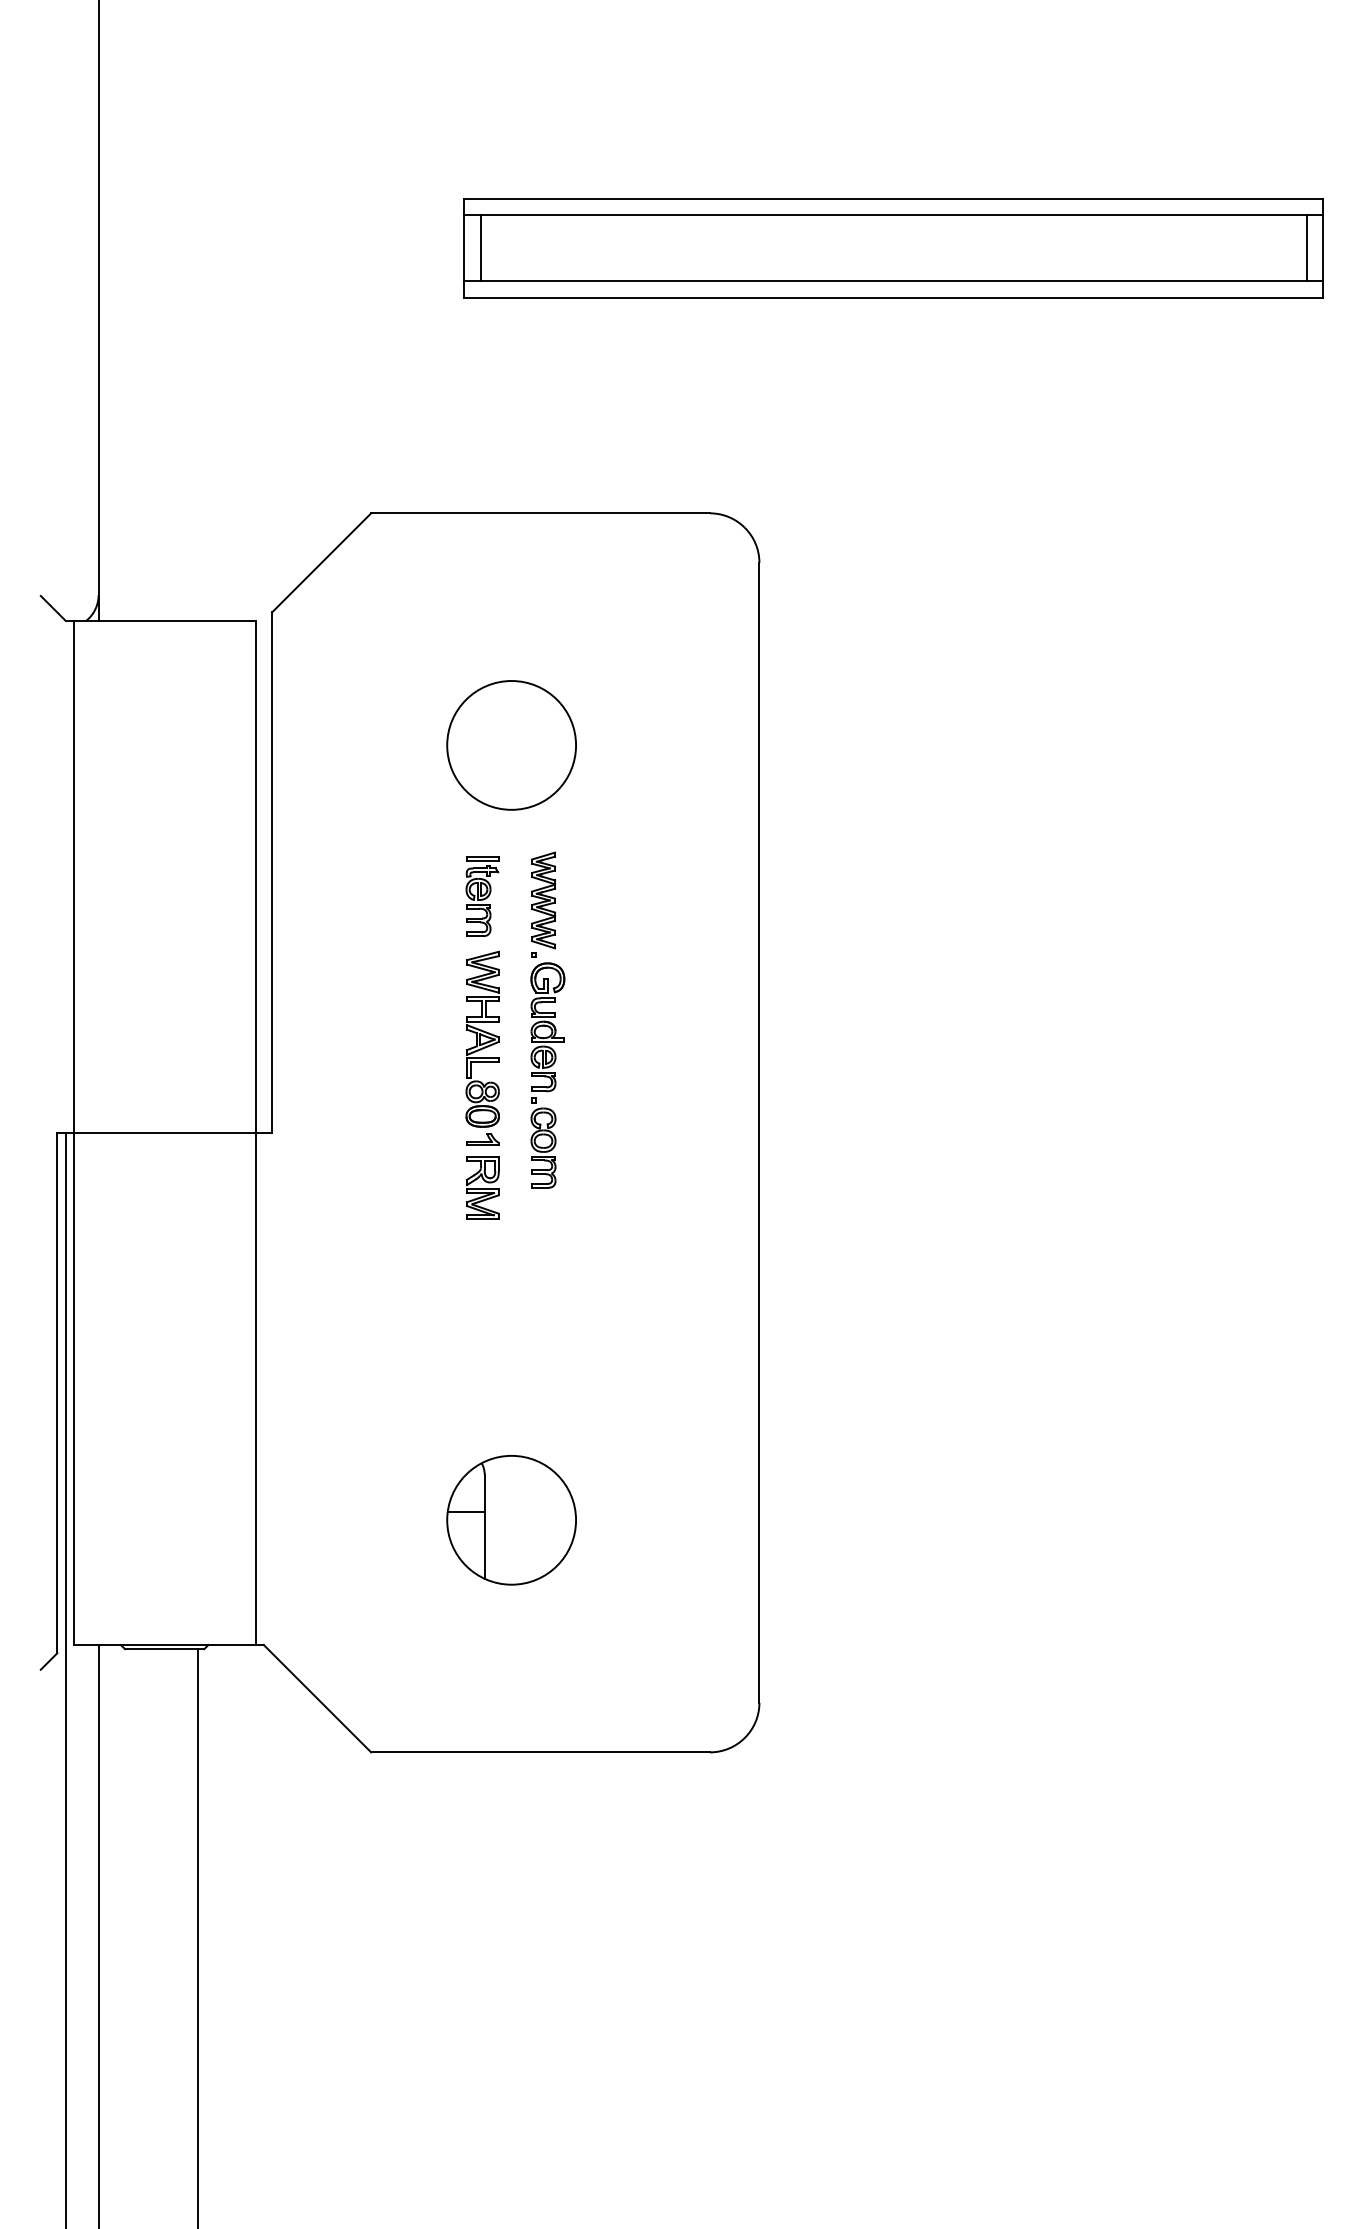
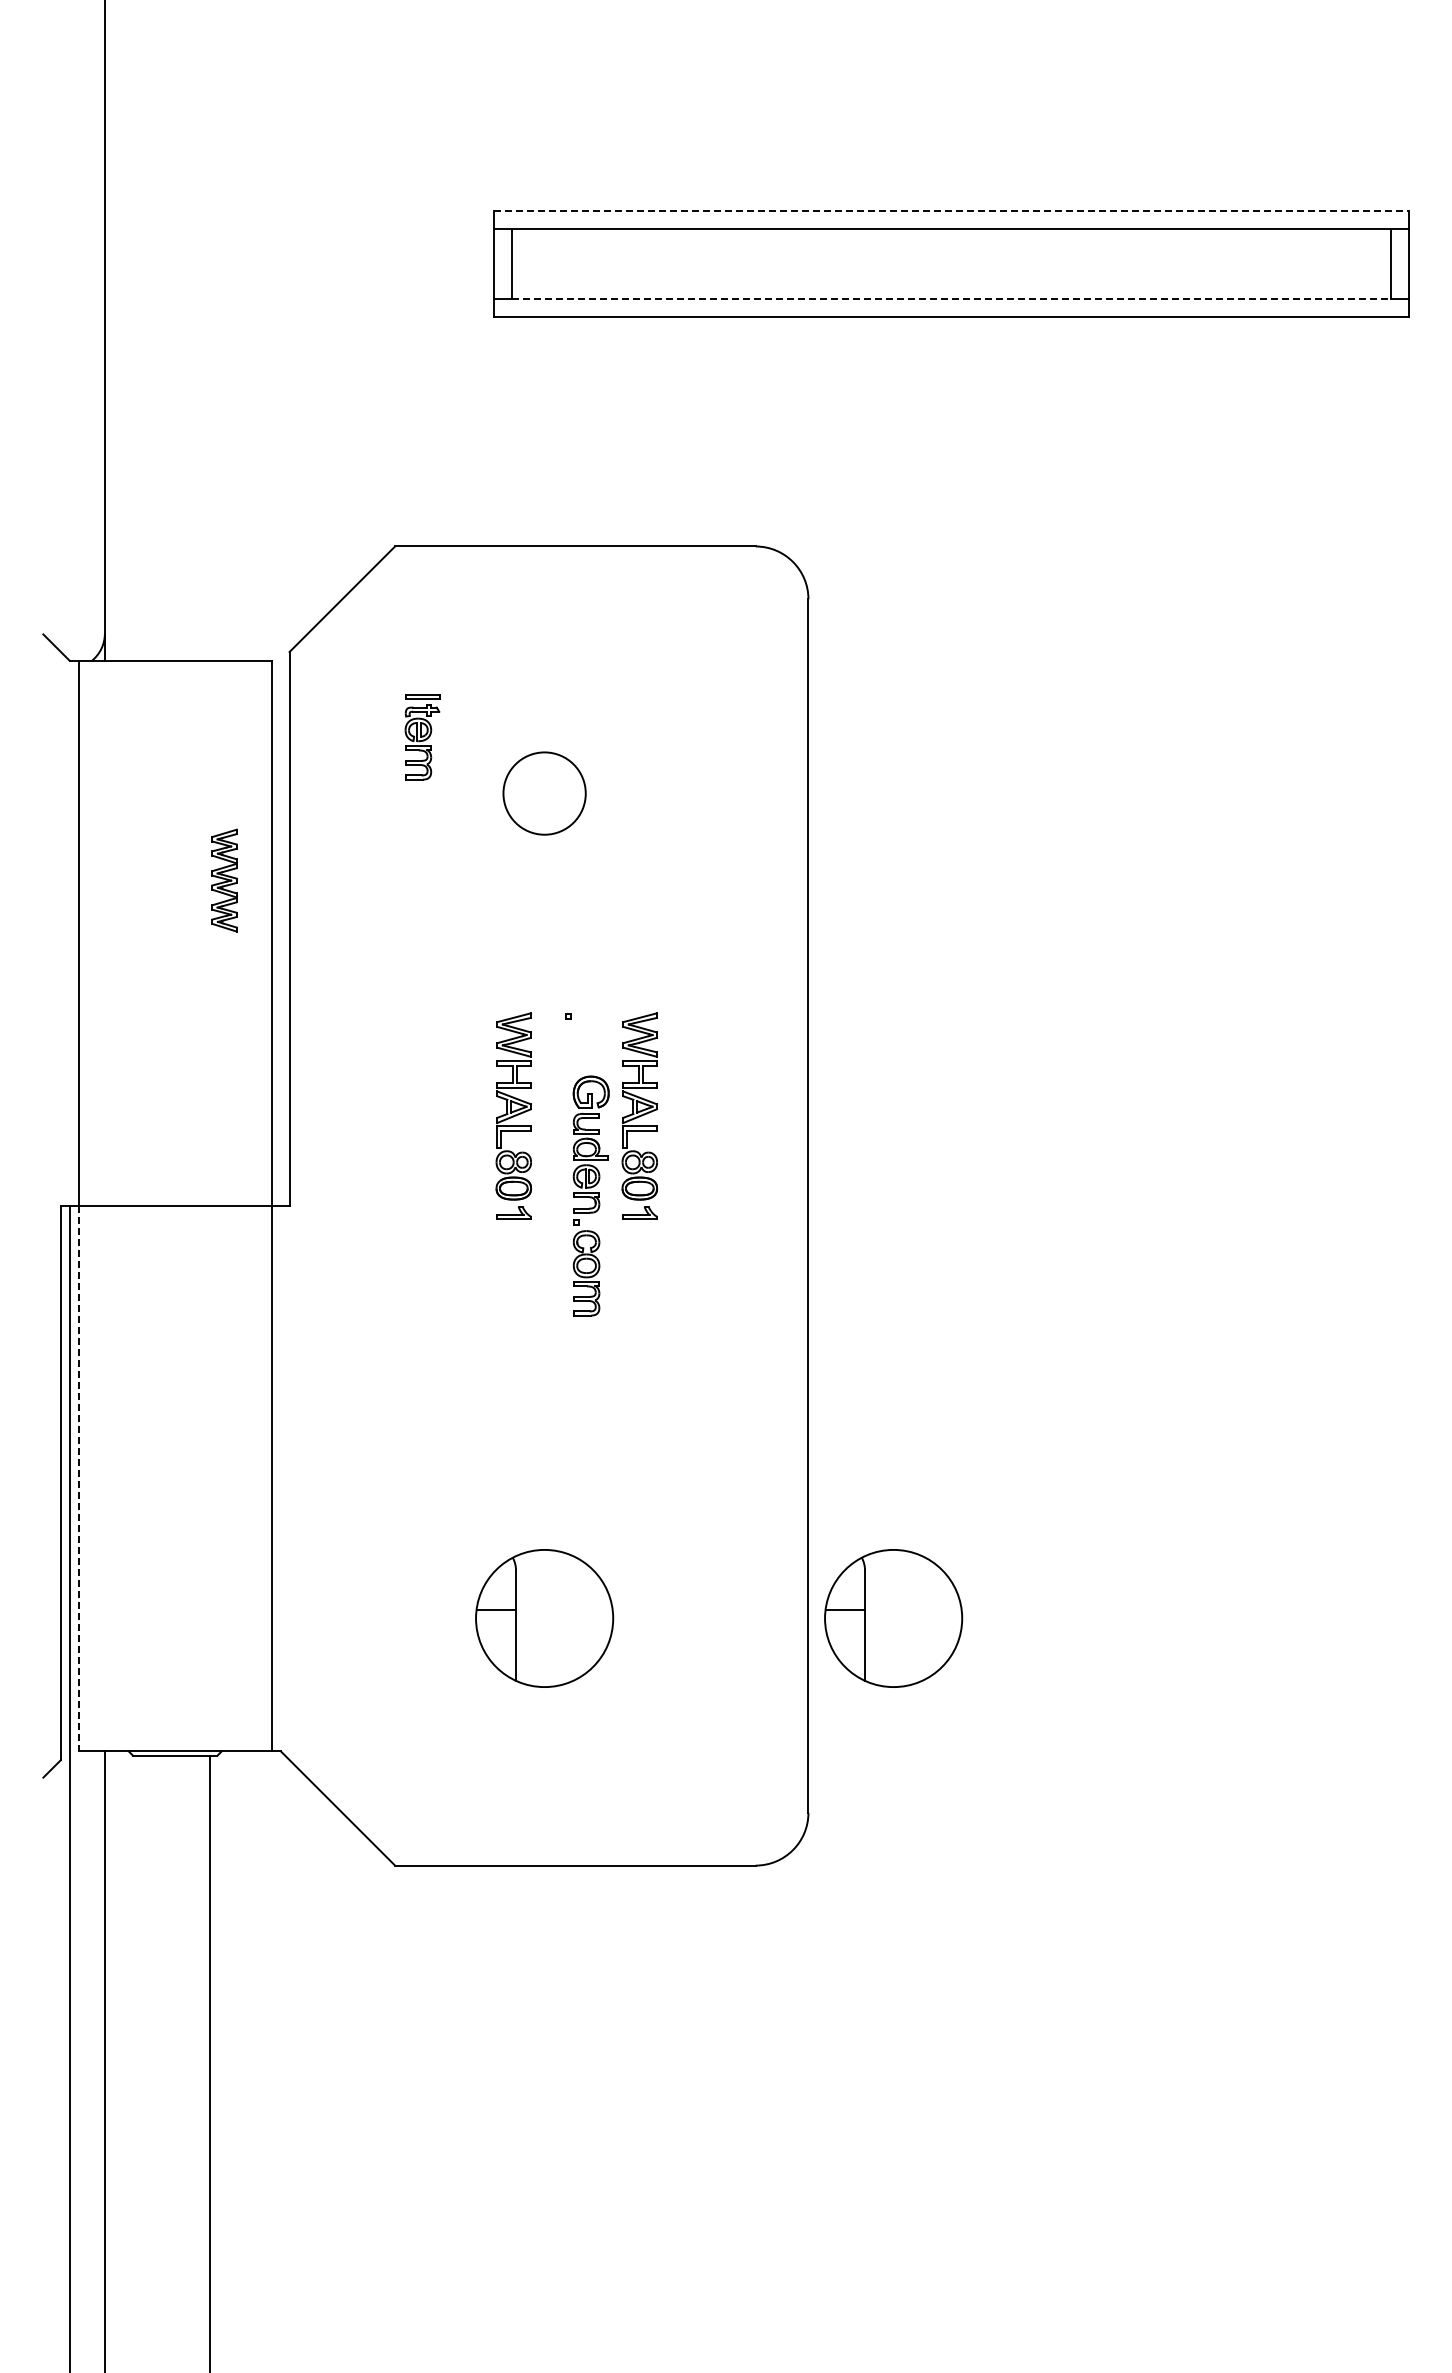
line: (893, 198) -> (951, 211), solid -> dashed
line: (893, 281) -> (951, 299), solid -> dashed
circle: (511, 745) -> (544, 793), size x0.6
part: (482, 896) -> (422, 737), moved
part: (543, 900) -> (224, 880), moved
part: (600, 1047) -> (639, 1115), added
part: (547, 1075) -> (590, 1195), moved
part: (482, 1187) -> (513, 1264), removed
line: (73, 1388) -> (78, 1478), solid -> dashed
part: (839, 1520) -> (893, 1618), added

